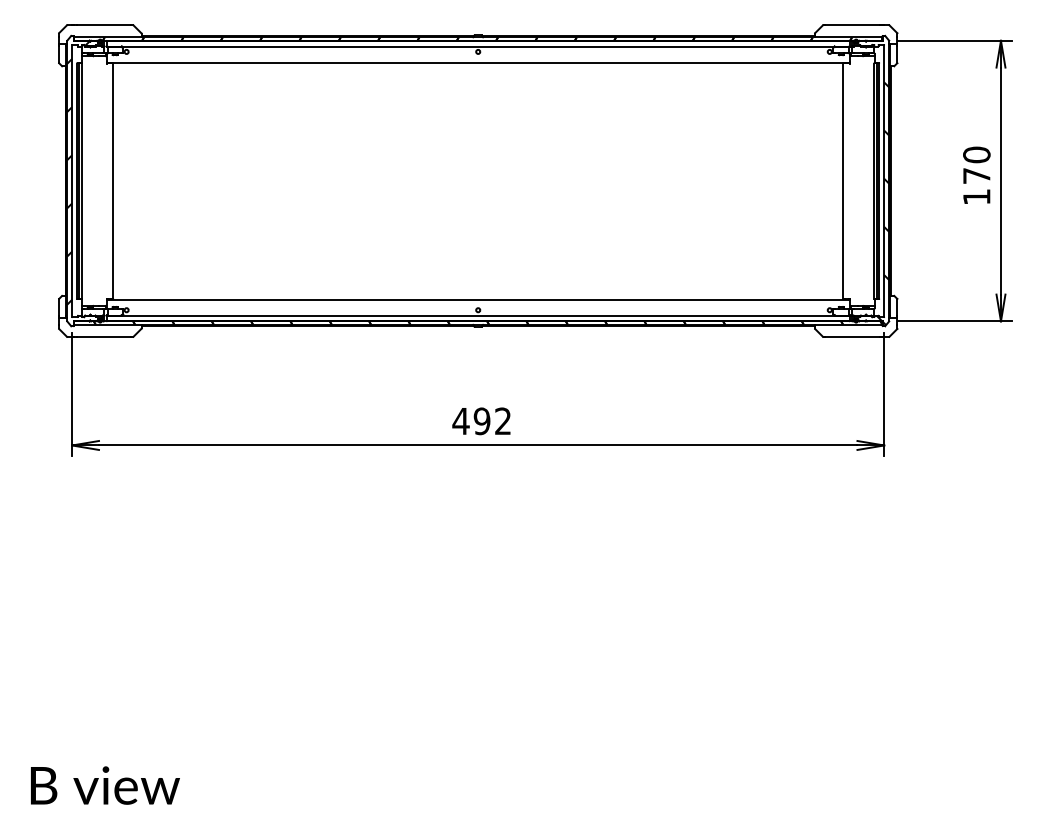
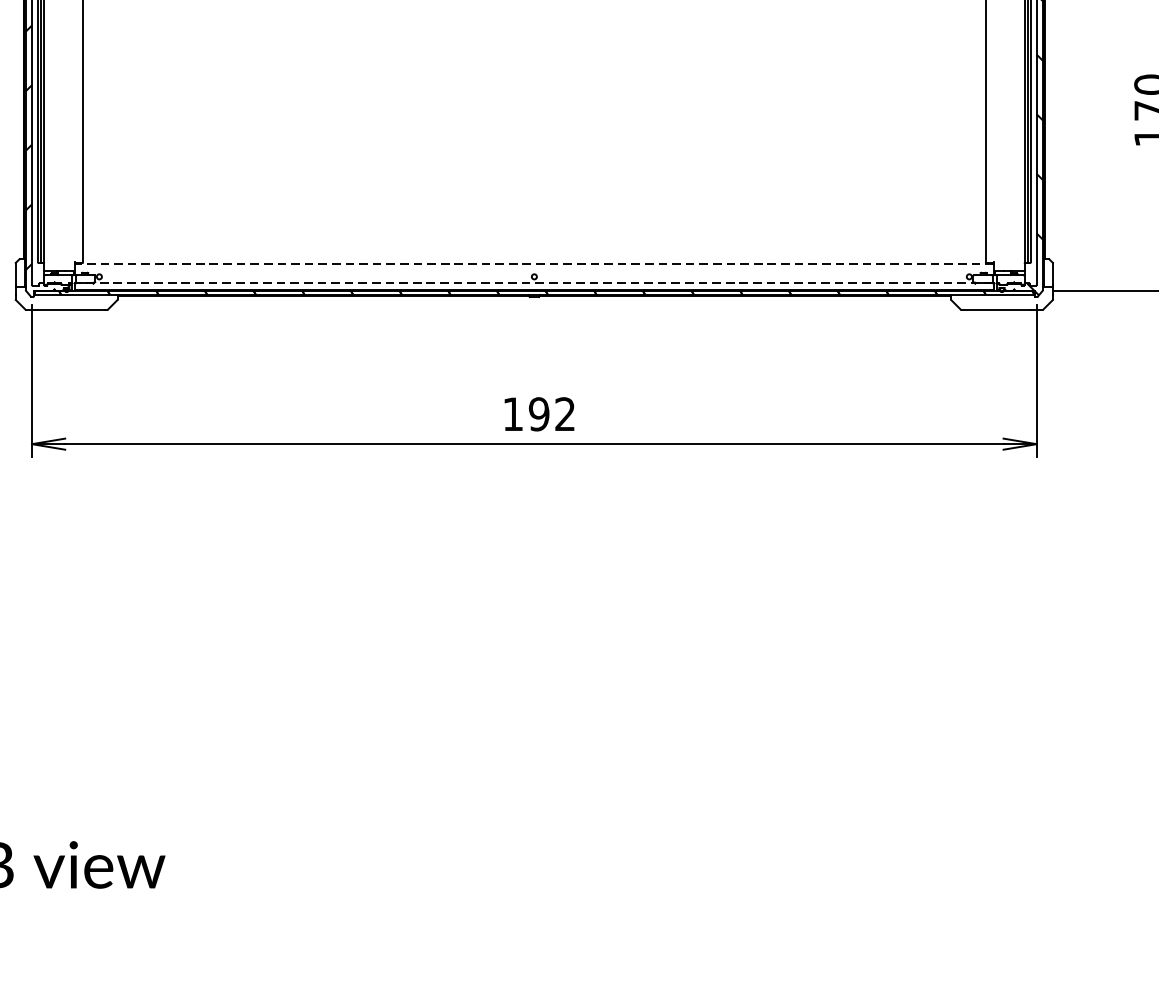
line: (477, 299) -> (533, 263), solid -> dashed
line: (478, 315) -> (534, 283), solid -> dashed
text: (460, 421) -> (512, 414), 492 -> 192

